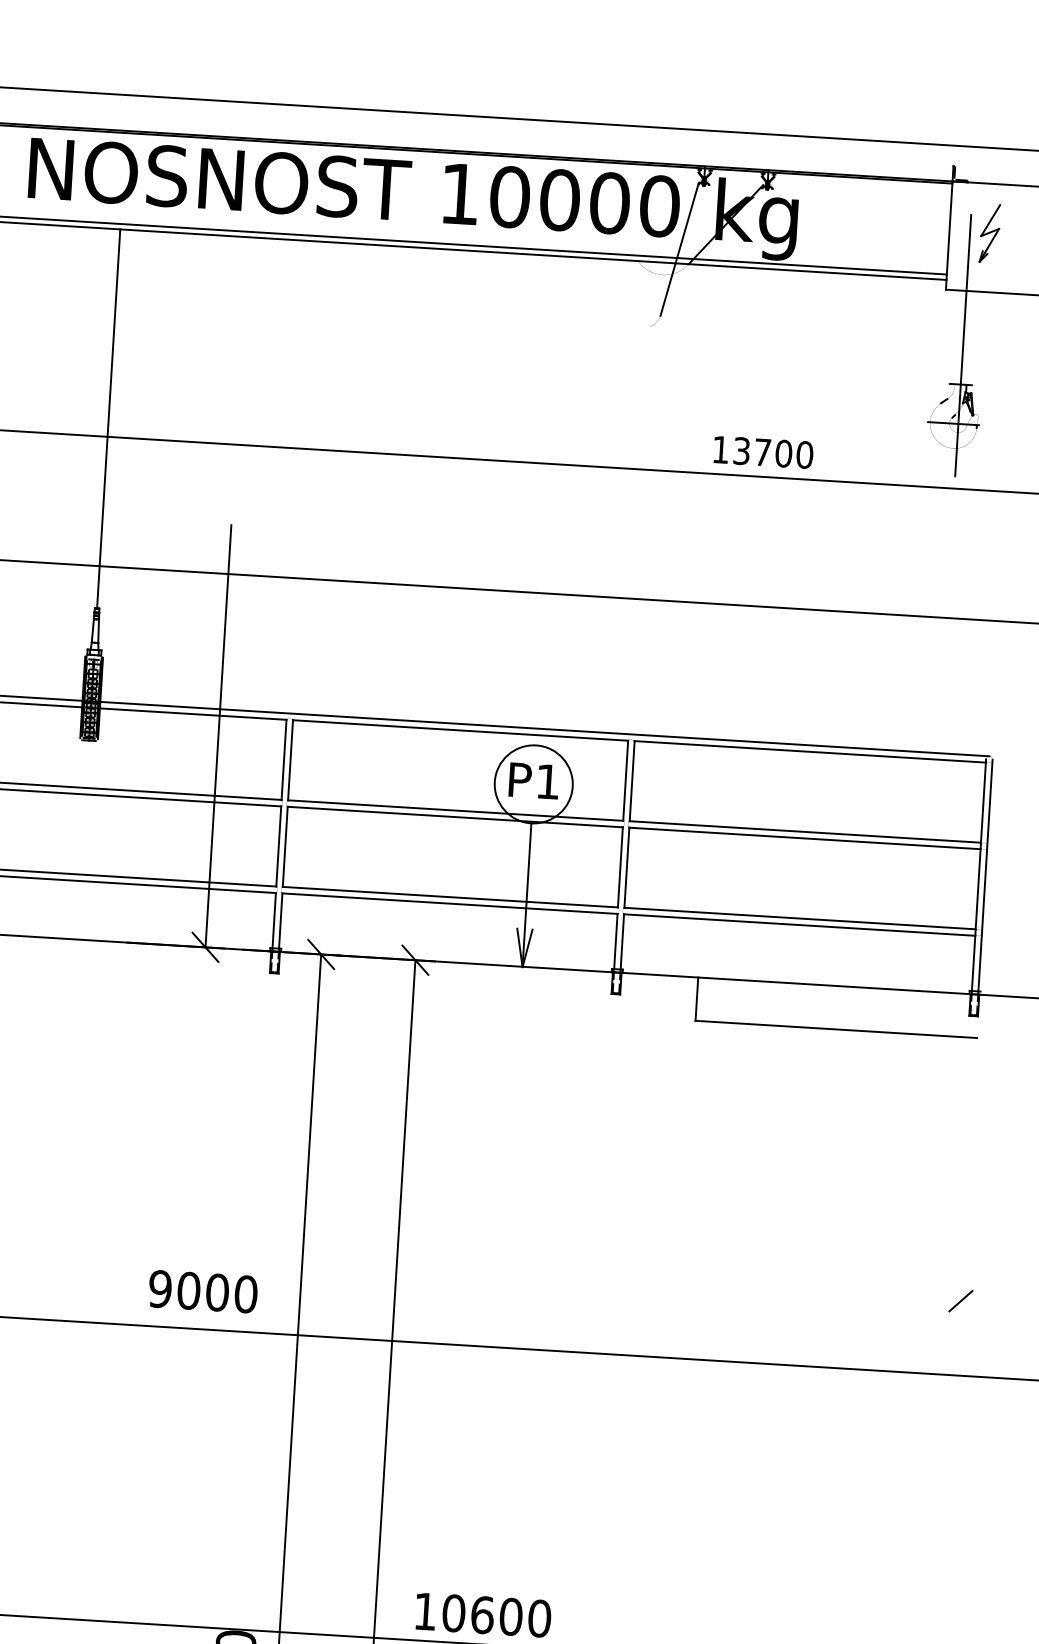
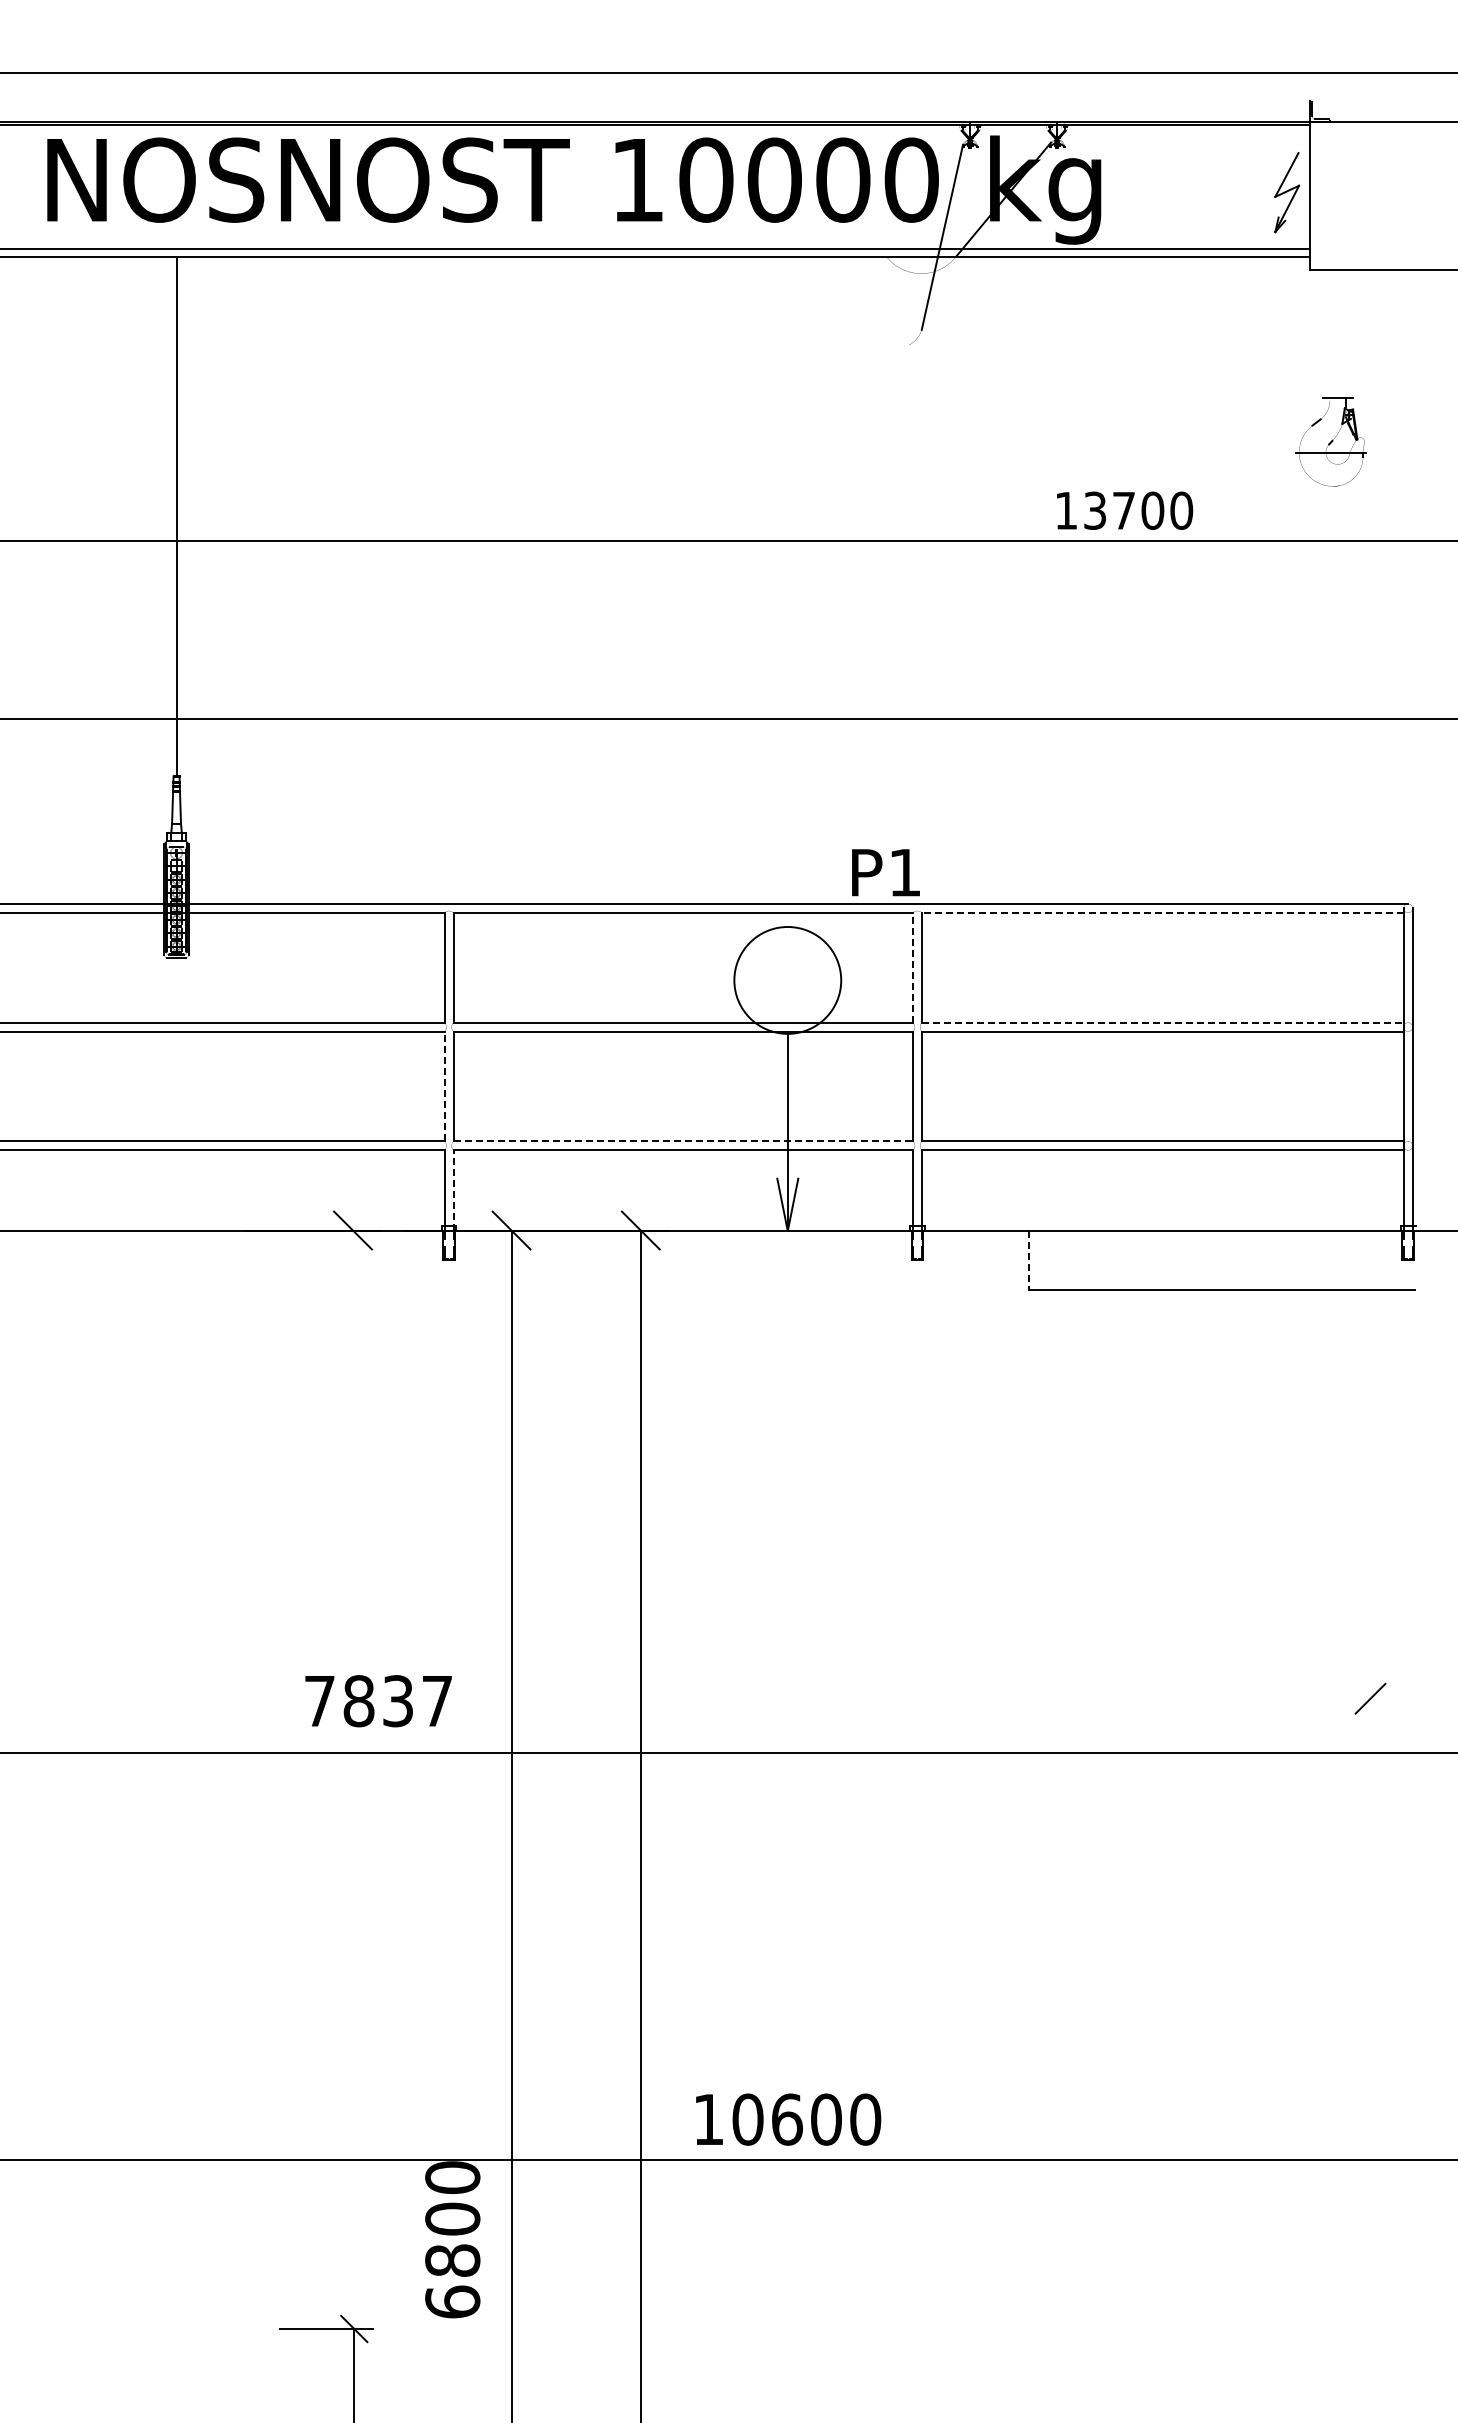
part: (990, 233) -> (1287, 192), moved
line: (962, 345) -> (1337, 344), removed
text: (763, 452) -> (1125, 510), moved
line: (218, 735) -> (352, 940), removed
line: (810, 751) -> (1162, 912), solid -> dashed
text: (533, 780) -> (885, 872), moved
line: (626, 780) -> (913, 967), solid -> dashed
line: (805, 831) -> (1162, 1022), solid -> dashed
line: (278, 846) -> (444, 1086), solid -> dashed
line: (450, 897) -> (683, 1141), solid -> dashed
line: (280, 921) -> (453, 1189), solid -> dashed
line: (696, 999) -> (1028, 1260), solid -> dashed
text: (203, 1291) -> (378, 1701), 9000 -> 7837
line: (960, 1301) -> (1370, 1698), moved

